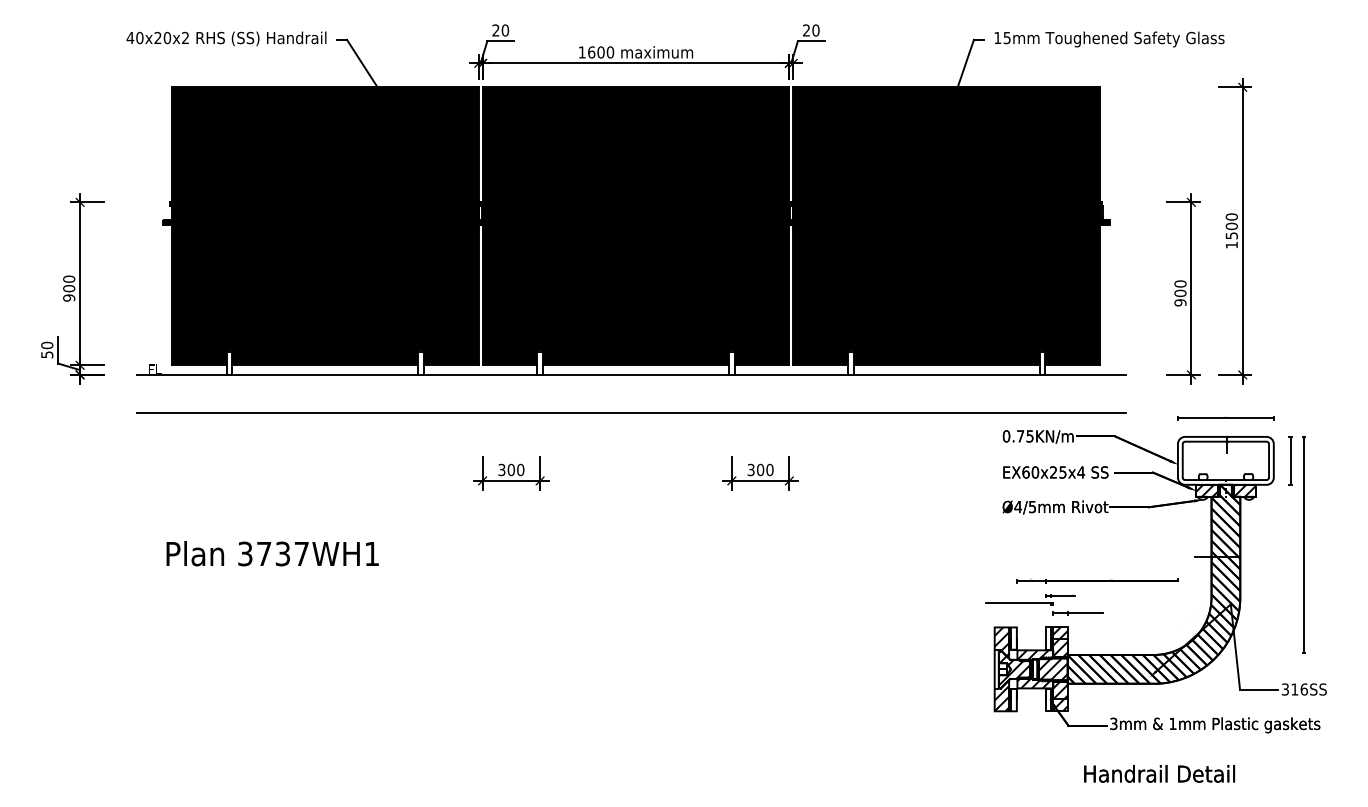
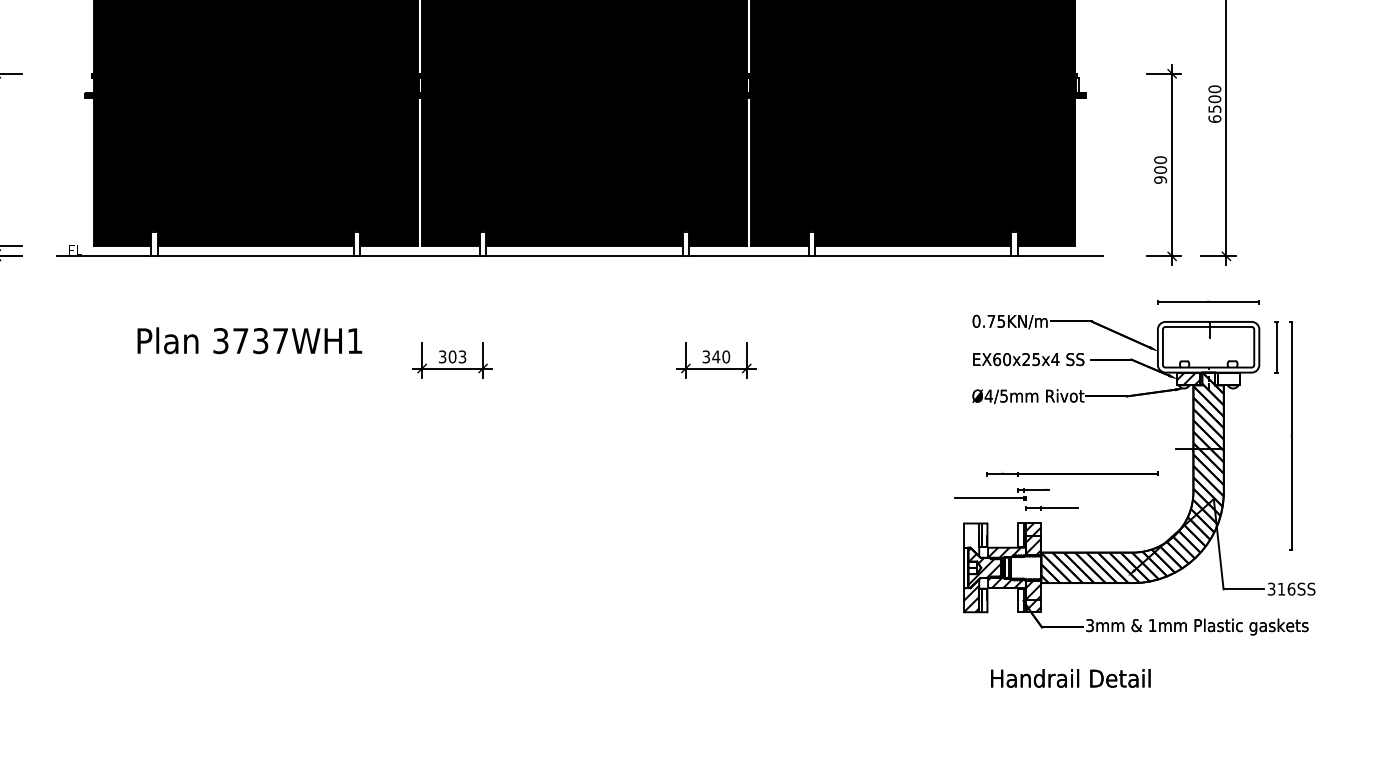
text: (1231, 244) -> (1214, 118), 1500 -> 6500
line: (631, 413) -> (579, 297), removed
text: (520, 469) -> (462, 356), 300 -> 303
text: (760, 469) -> (716, 356), 300 -> 340
hatch: (1244, 490) -> (1228, 378), removed
text: (272, 553) -> (249, 340), moved
hatch: (1001, 641) -> (971, 538), removed
hatch: (1052, 669) -> (1025, 568), removed
text: (1159, 773) -> (1070, 678), moved

